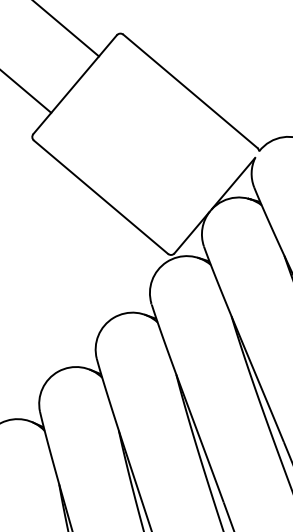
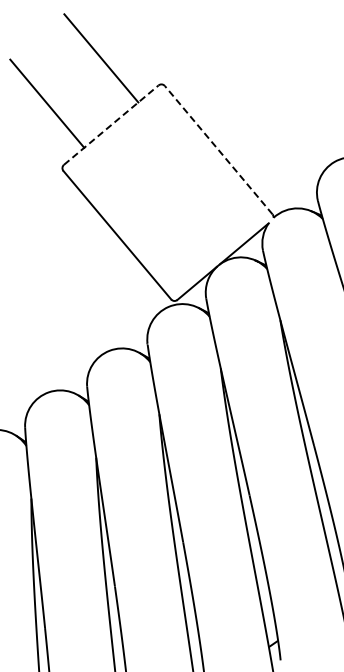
line: (75, 85) -> (111, 125), solid -> dashed
line: (190, 91) -> (218, 150), solid -> dashed

